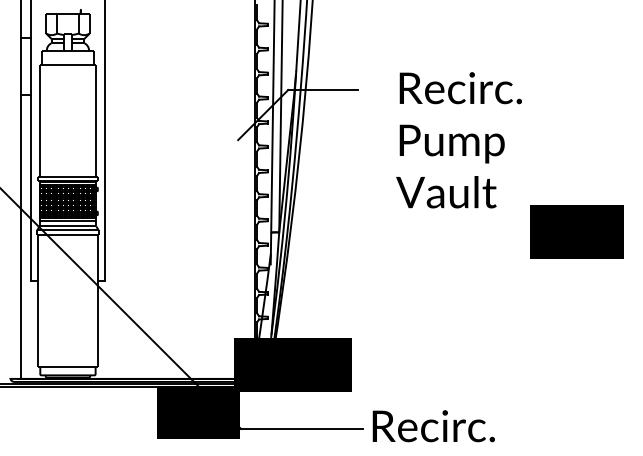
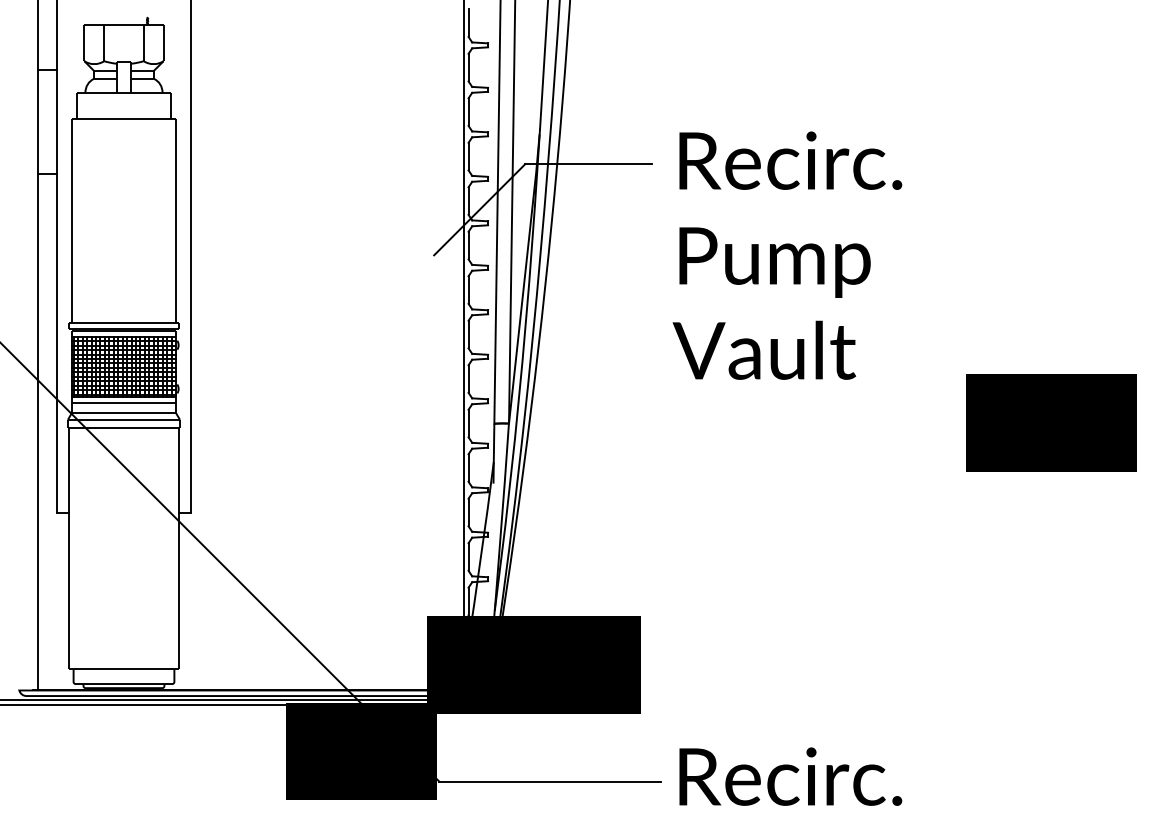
text: (458, 140) -> (786, 256), moved

